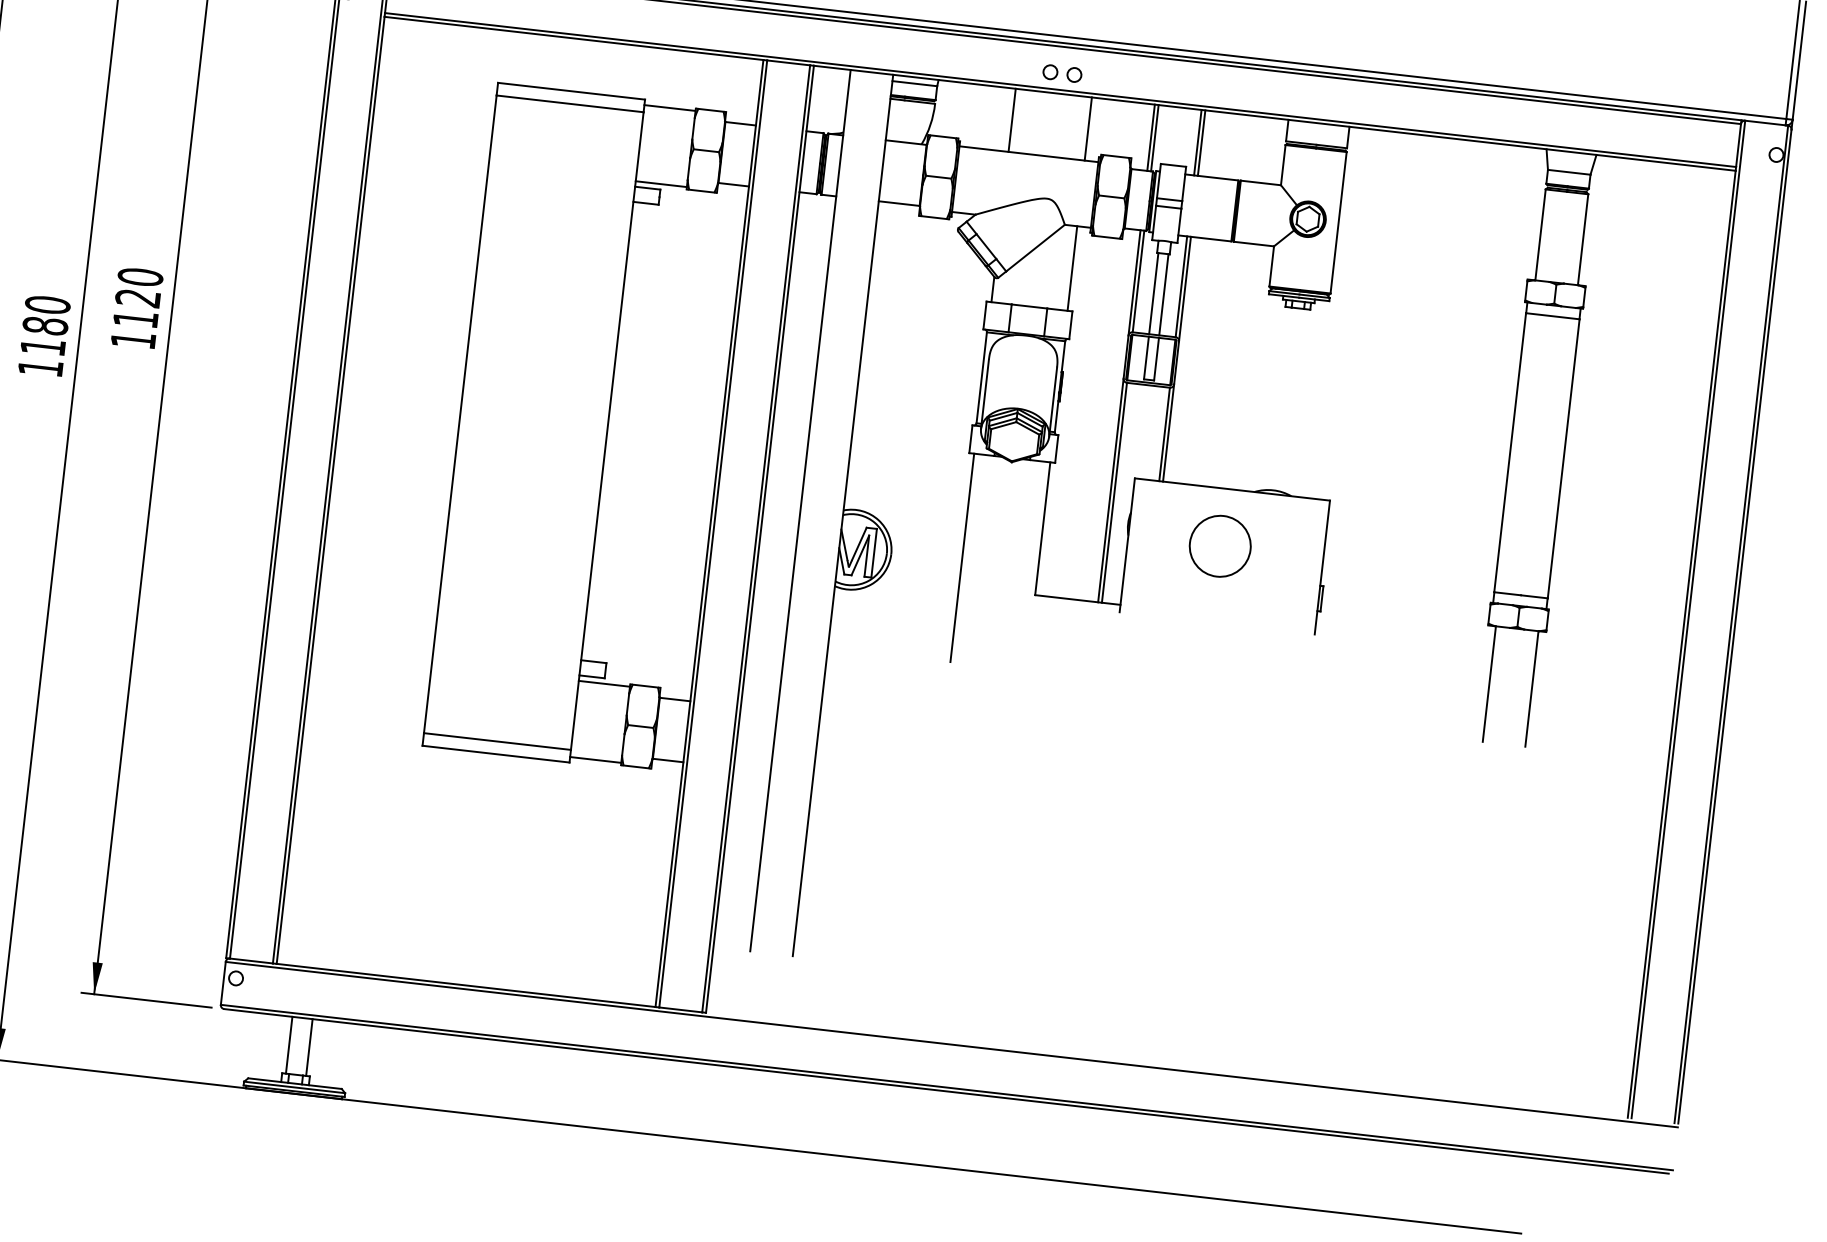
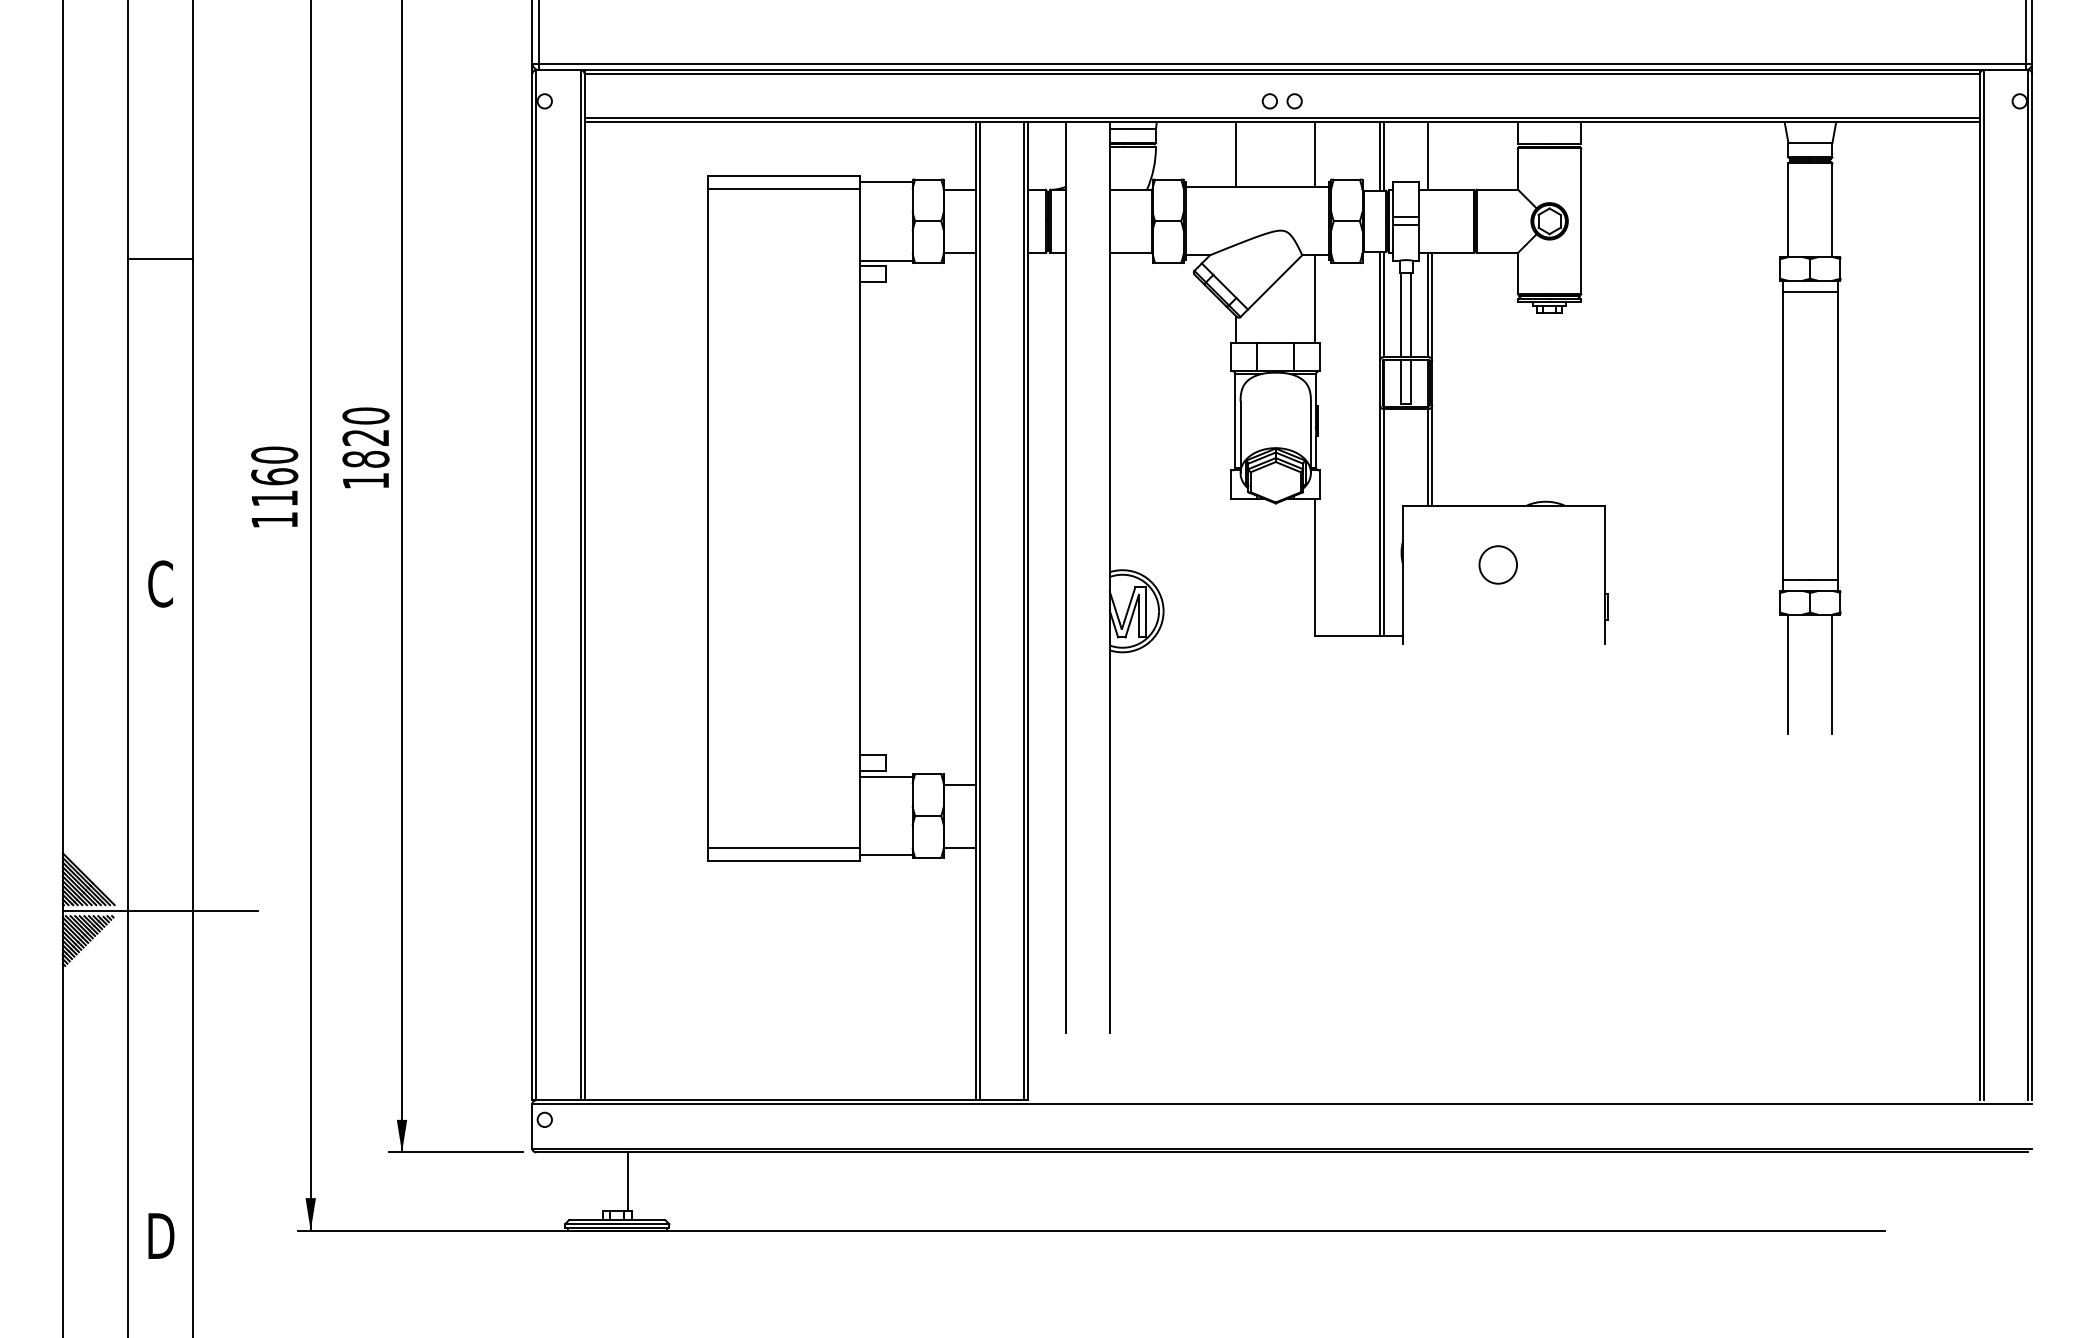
line: (1201, 142) -> (1432, 155), removed
text: (135, 318) -> (365, 458), 1120 -> 1820
text: (45, 325) -> (274, 476), 1180 -> 1160
circle: (1220, 545) -> (1498, 564), size x0.6
line: (962, 557) -> (1236, 606), removed
line: (288, 1044) -> (606, 1181), removed

